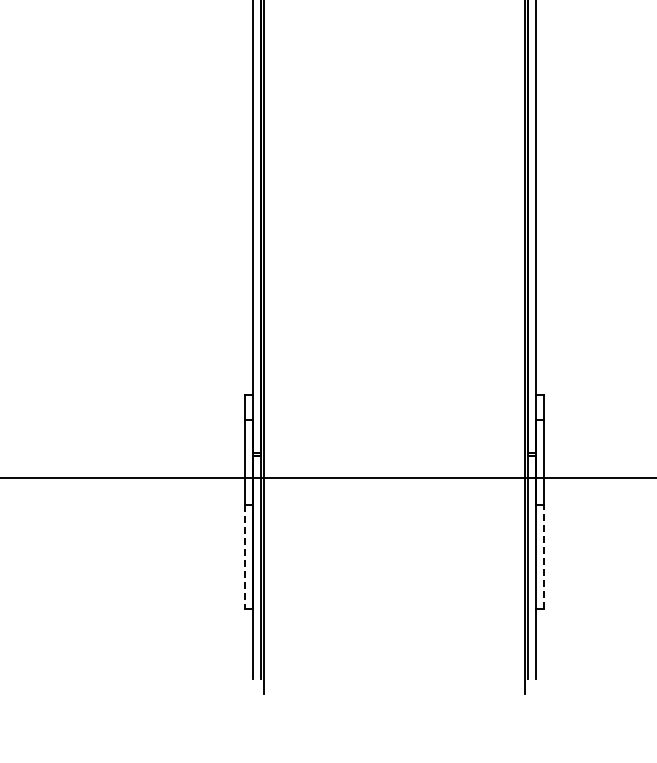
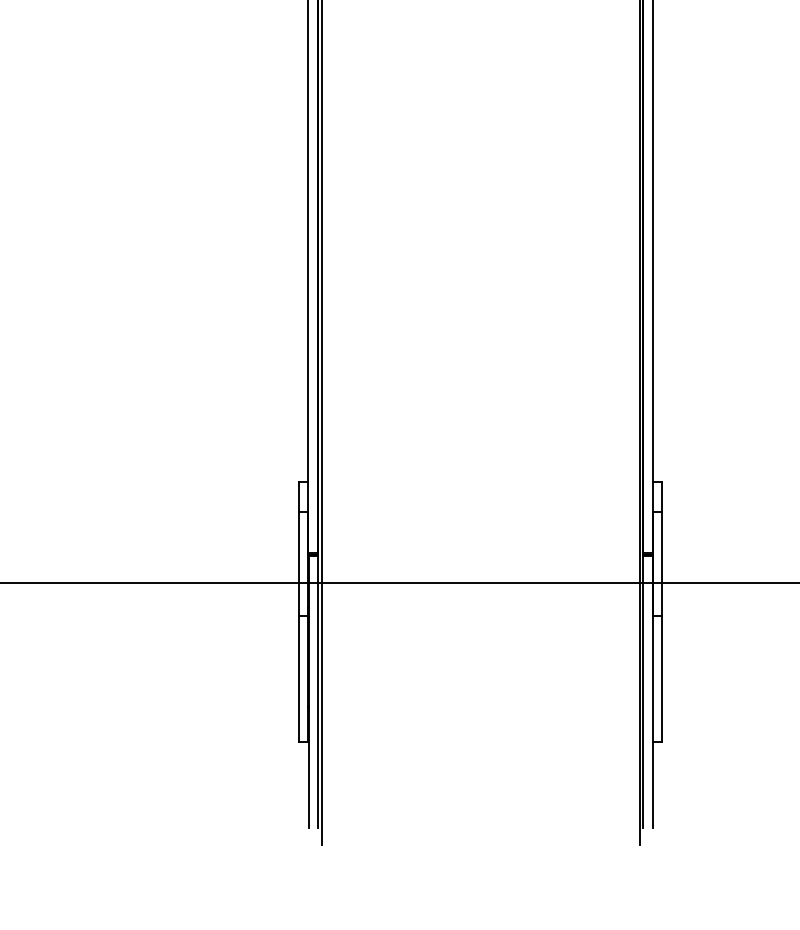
line: (245, 557) -> (298, 679), dashed -> solid
line: (543, 557) -> (661, 679), dashed -> solid

